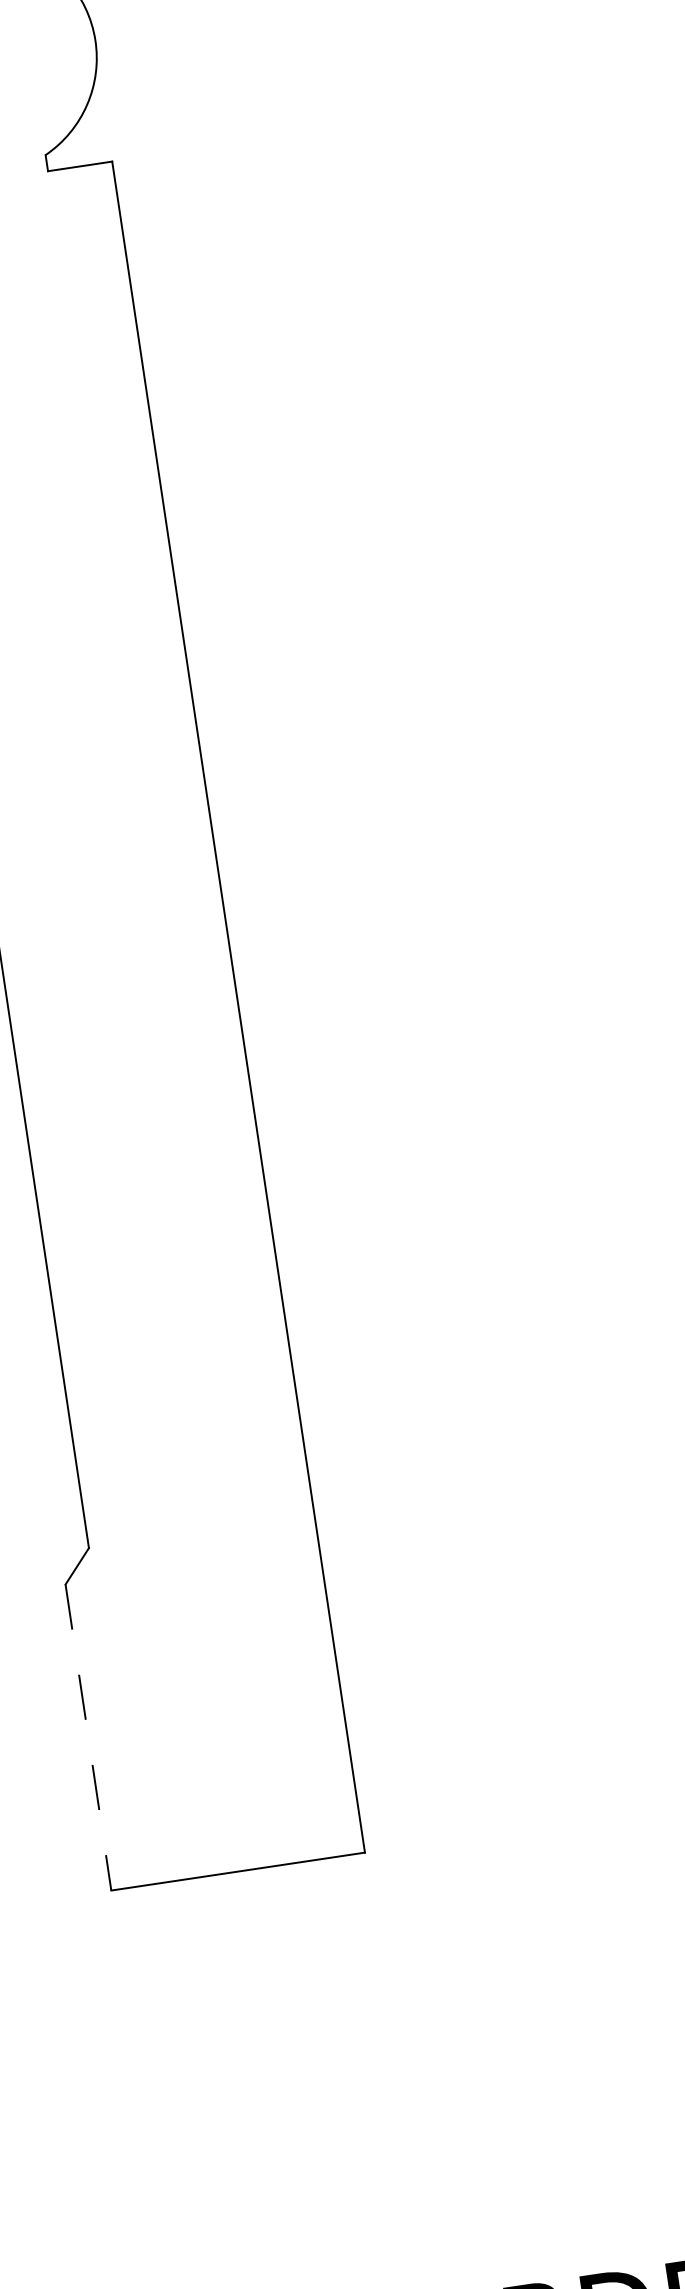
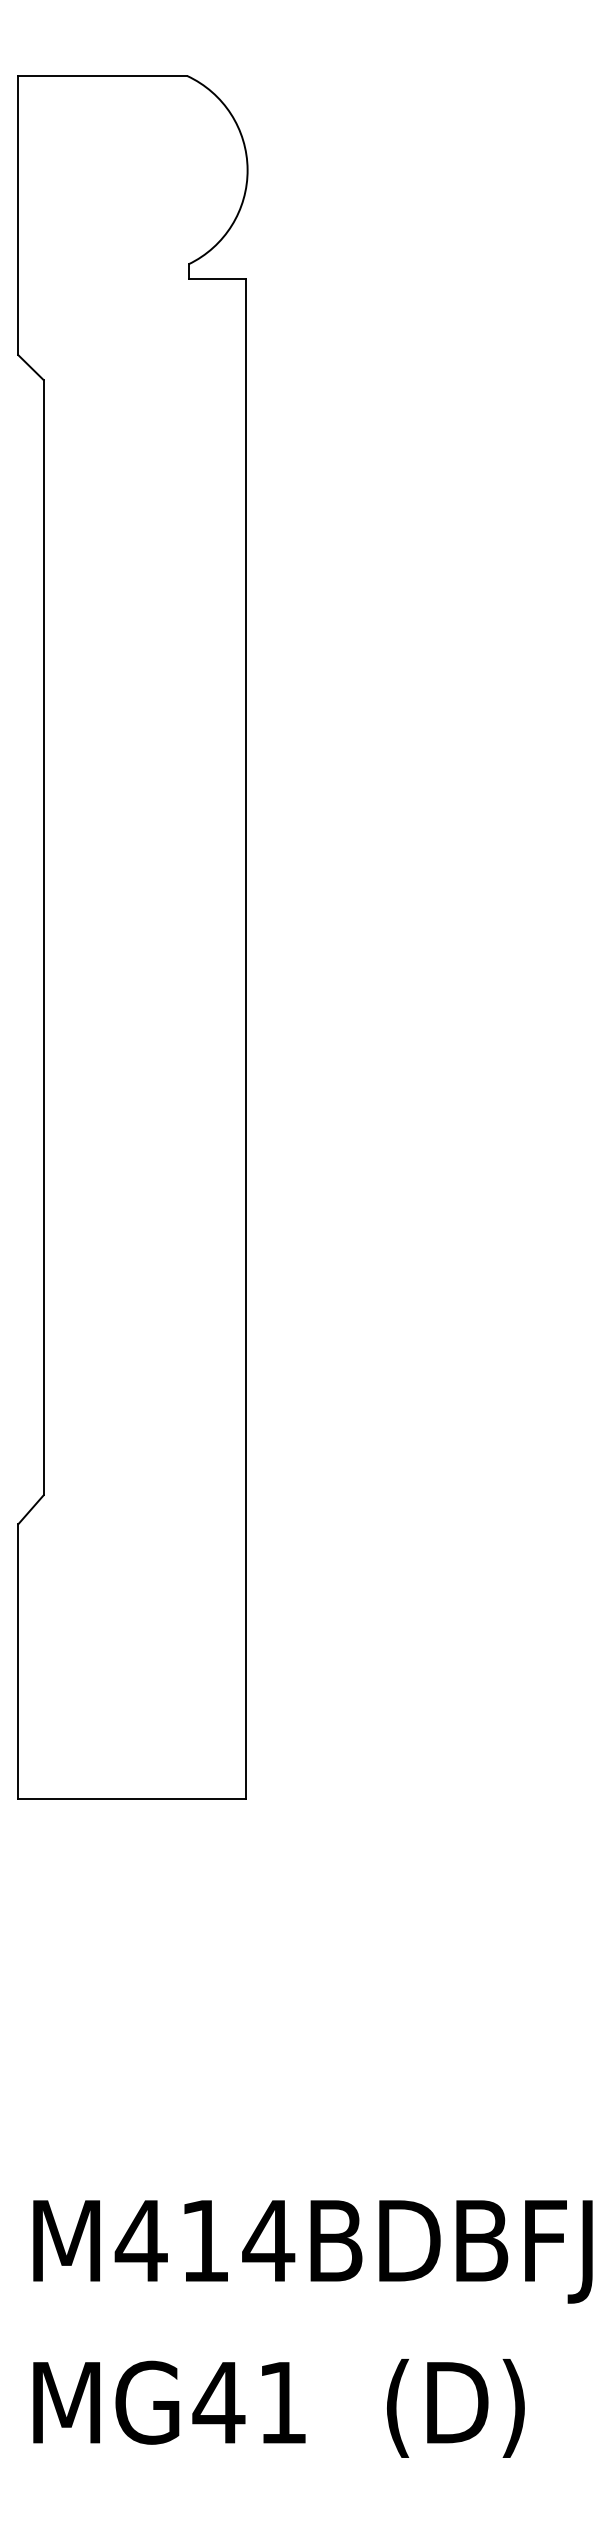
line: (88, 1737) -> (18, 1661), dashed -> solid

